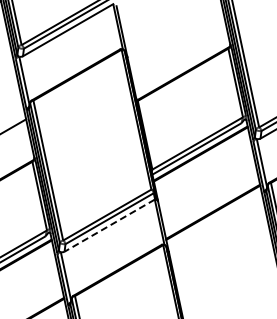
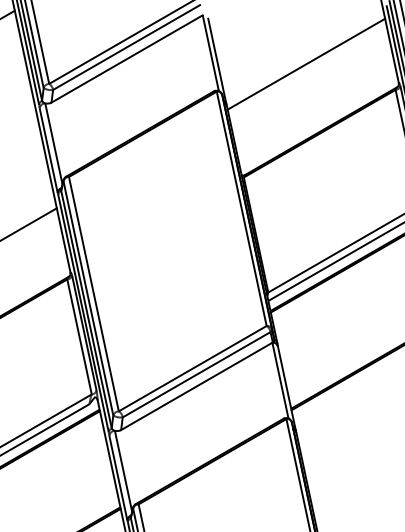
line: (175, 33) -> (306, 64), added
line: (109, 225) -> (196, 386), dashed -> solid

